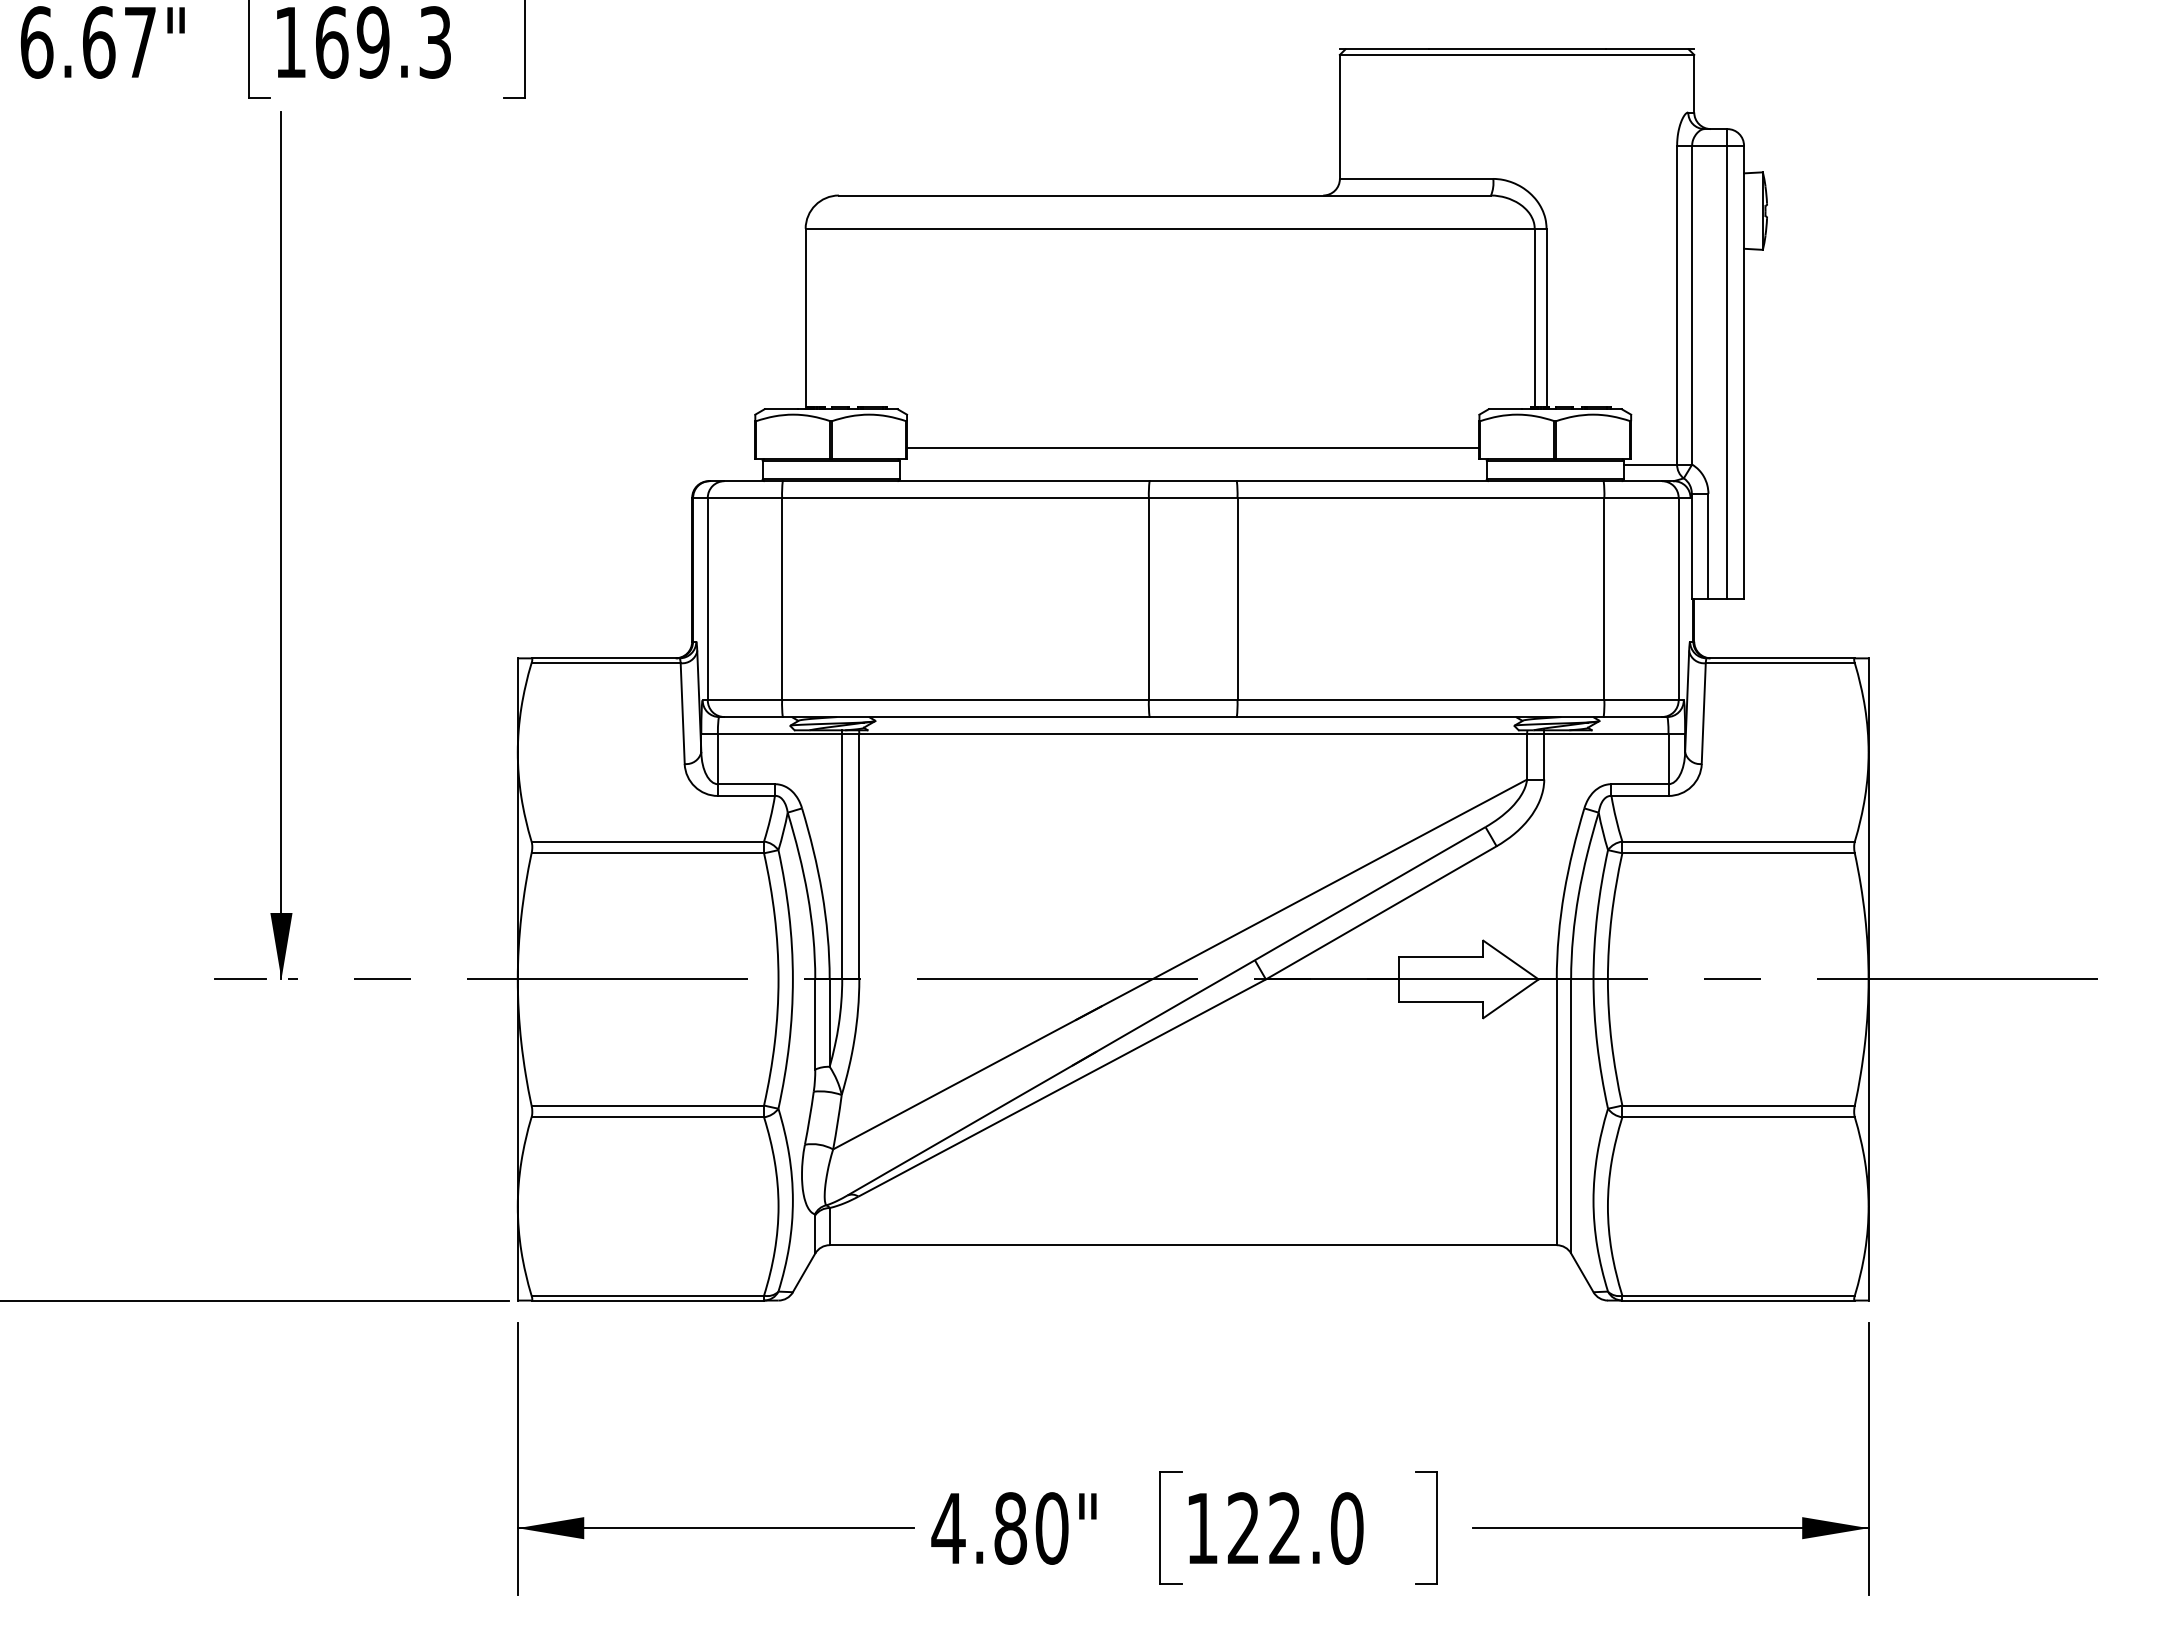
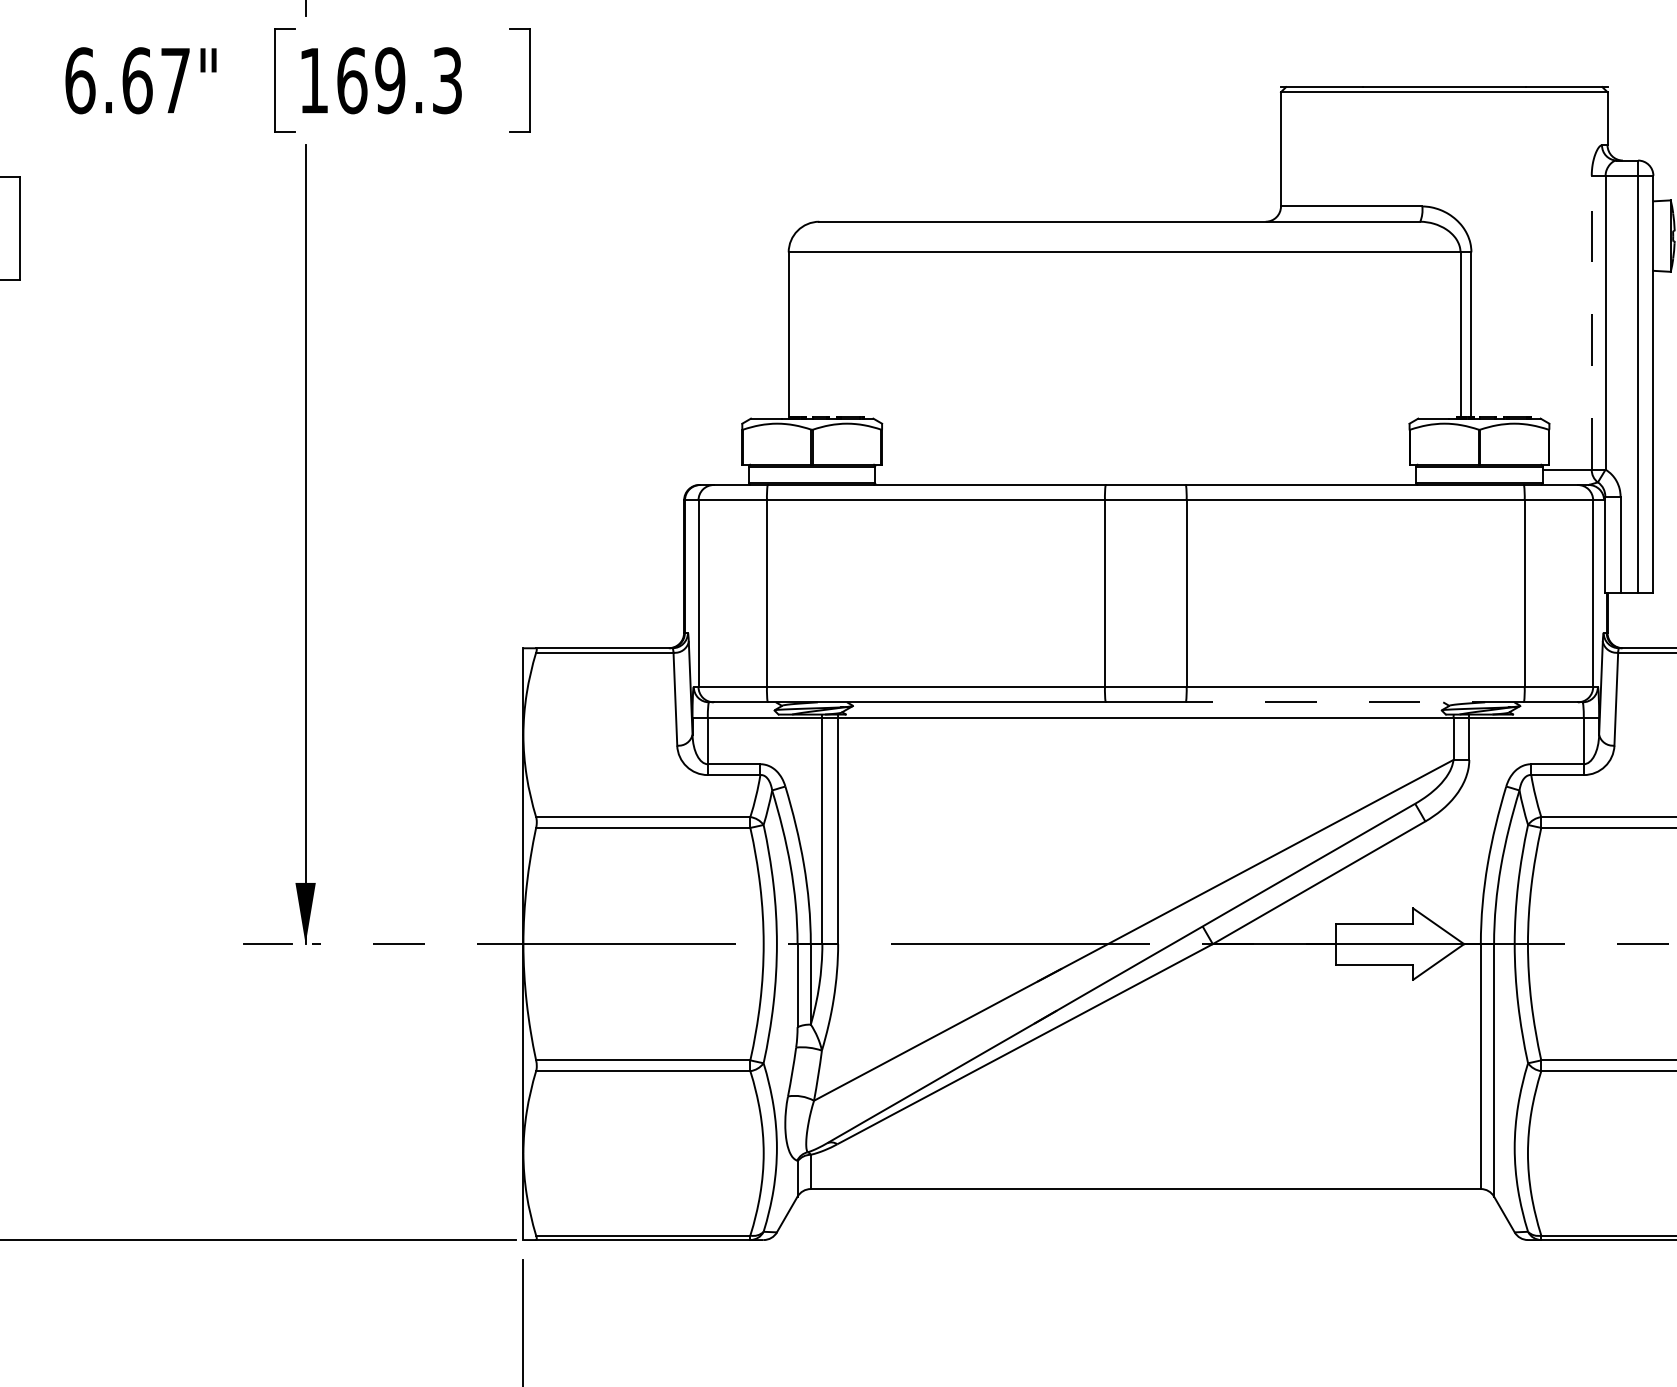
line: (1677, 304) -> (1592, 322), solid -> dashed
line: (1193, 447) -> (1146, 453), removed
line: (1419, 717) -> (1354, 702), solid -> dashed

